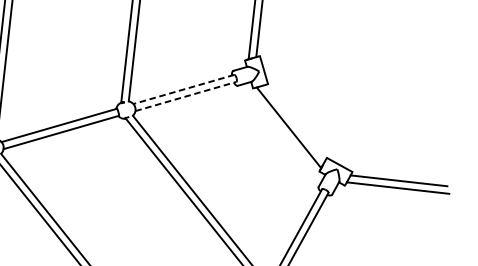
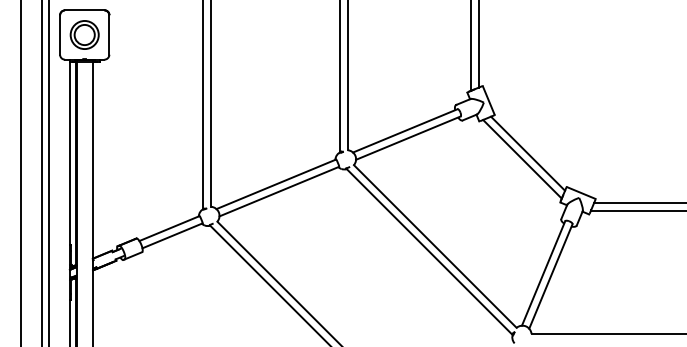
line: (184, 89) -> (405, 130), dashed -> solid
line: (186, 96) -> (408, 138), dashed -> solid
line: (295, 123) -> (528, 153), added

